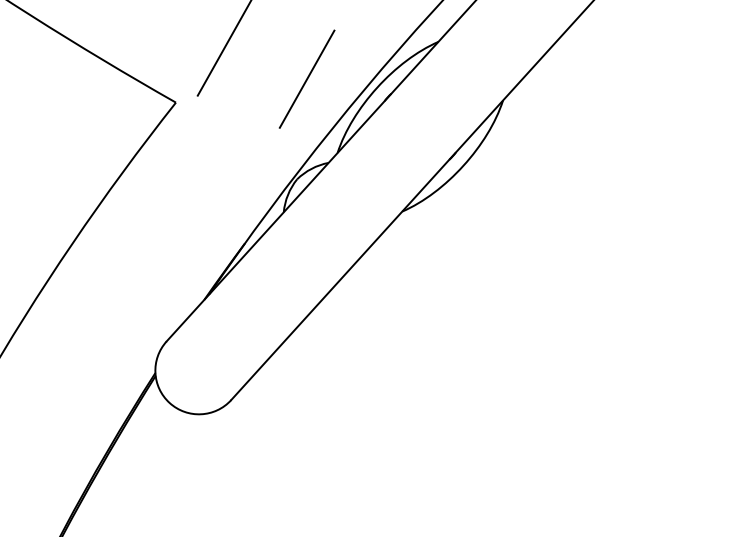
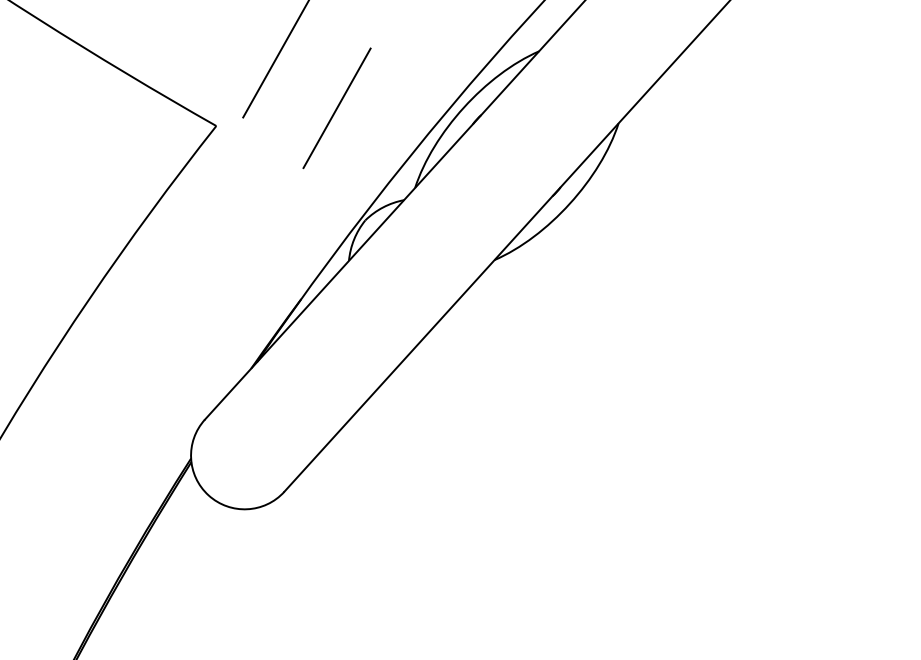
line: (306, 78) -> (336, 107), moved

